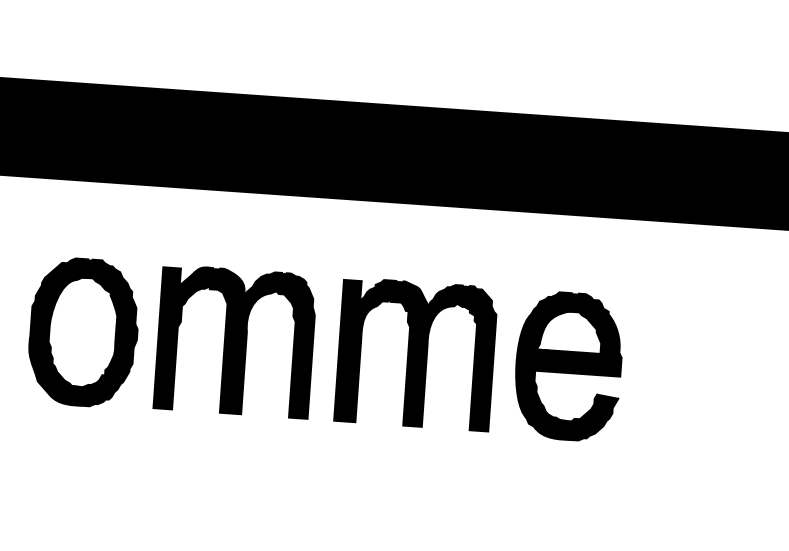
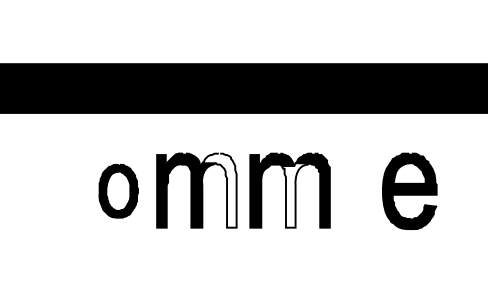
part: (83, 330) -> (118, 190), size x0.7
fill: (279, 344) -> (219, 190), removed
fill: (426, 364) -> (295, 195), removed
part: (568, 364) -> (409, 190), moved

